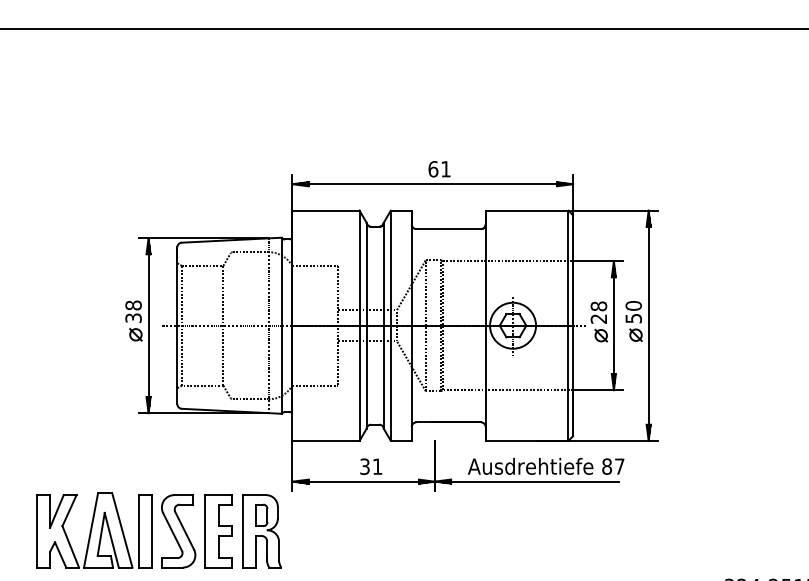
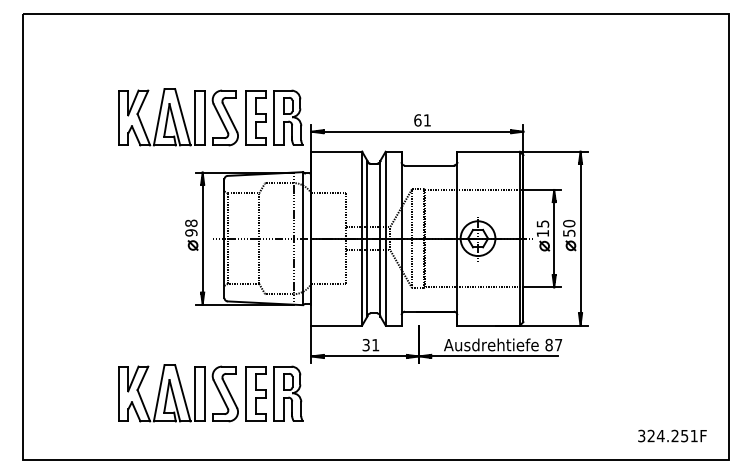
part: (158, 165) -> (210, 117), added
text: (598, 312) -> (542, 228), 28 -> 15
text: (133, 317) -> (191, 232), 38 -> 98

